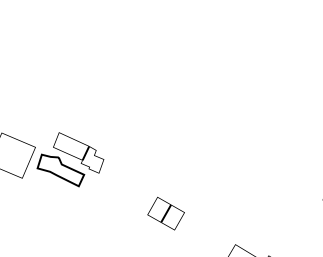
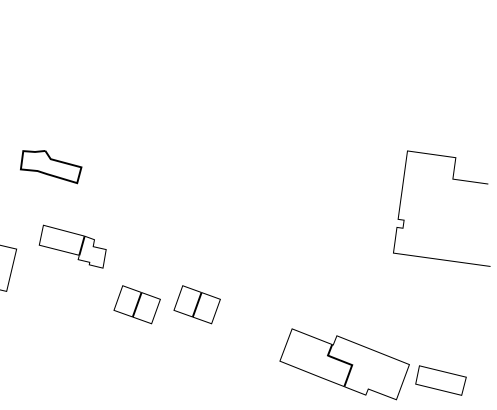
part: (61, 170) -> (51, 167), moved
part: (119, 205) -> (136, 304), added

